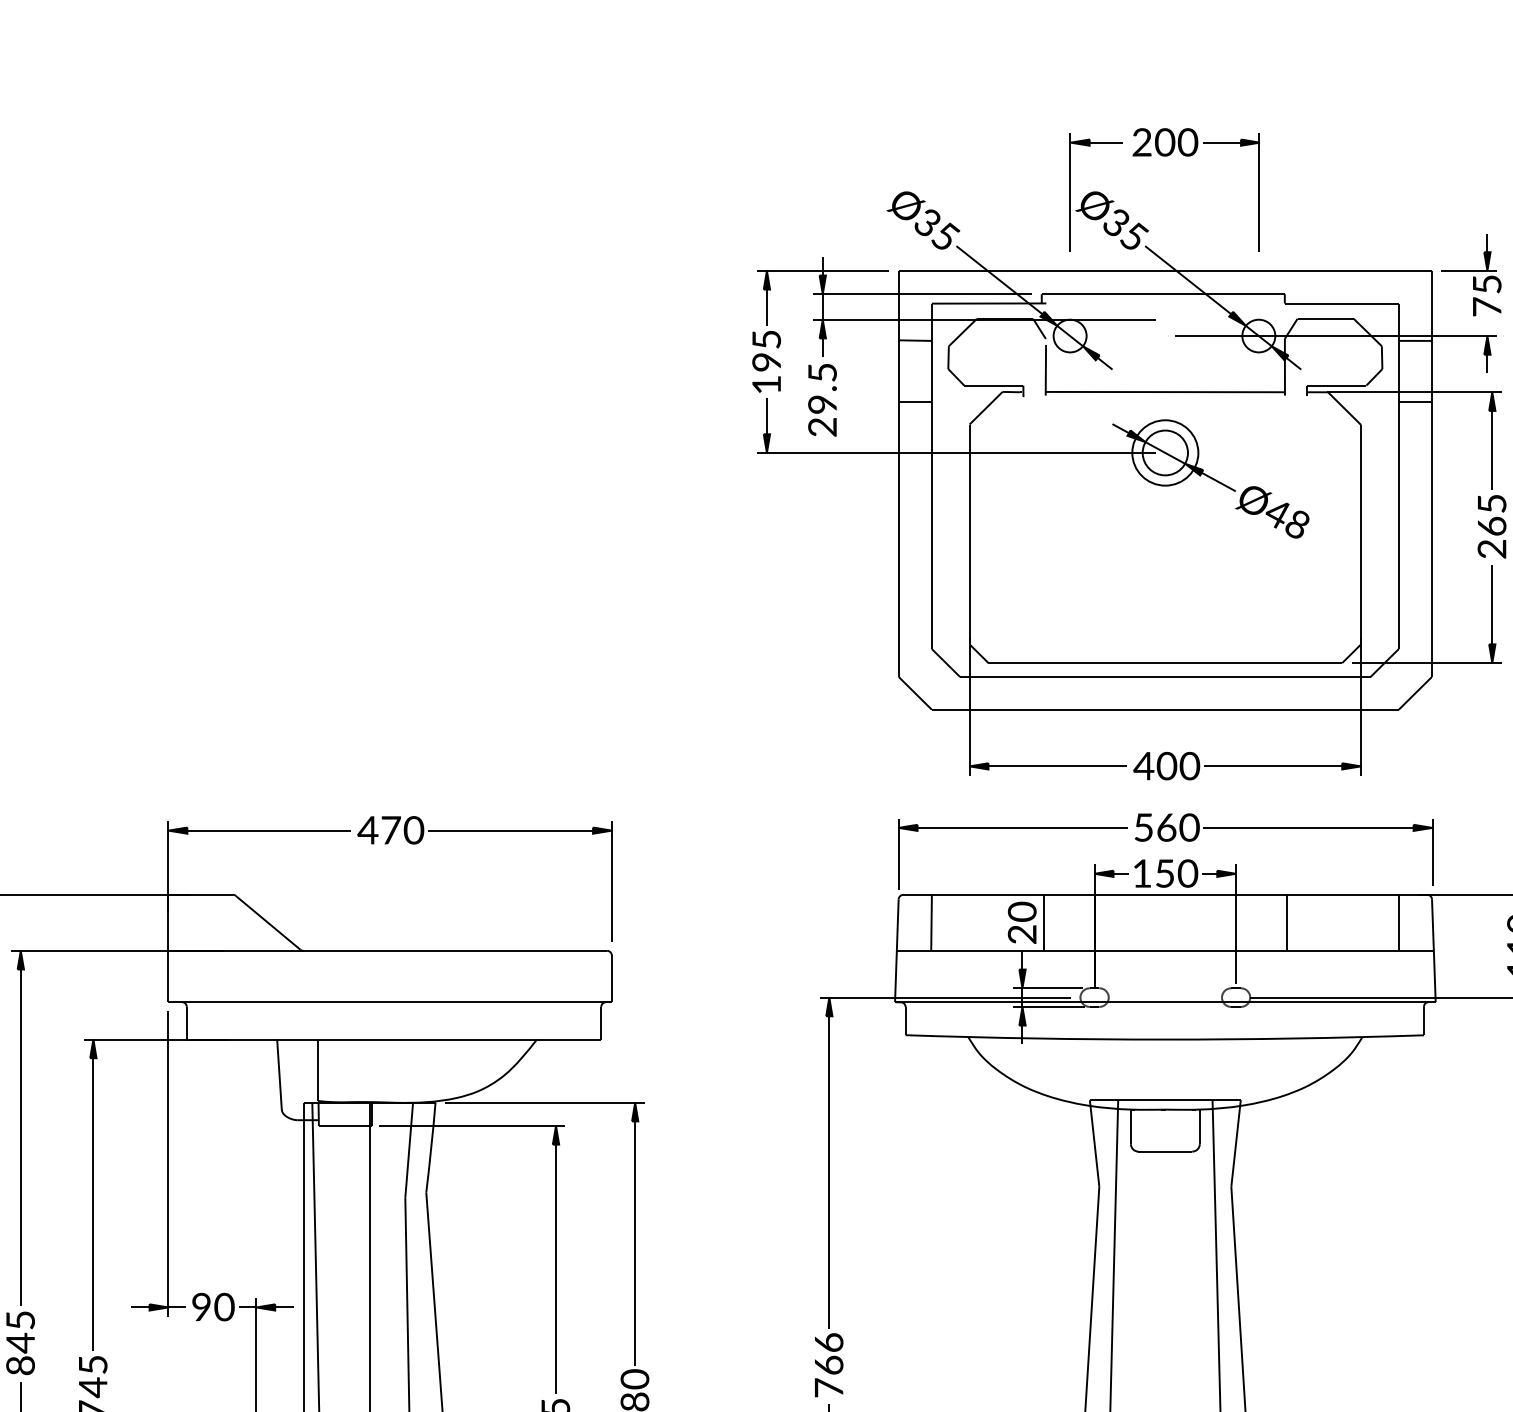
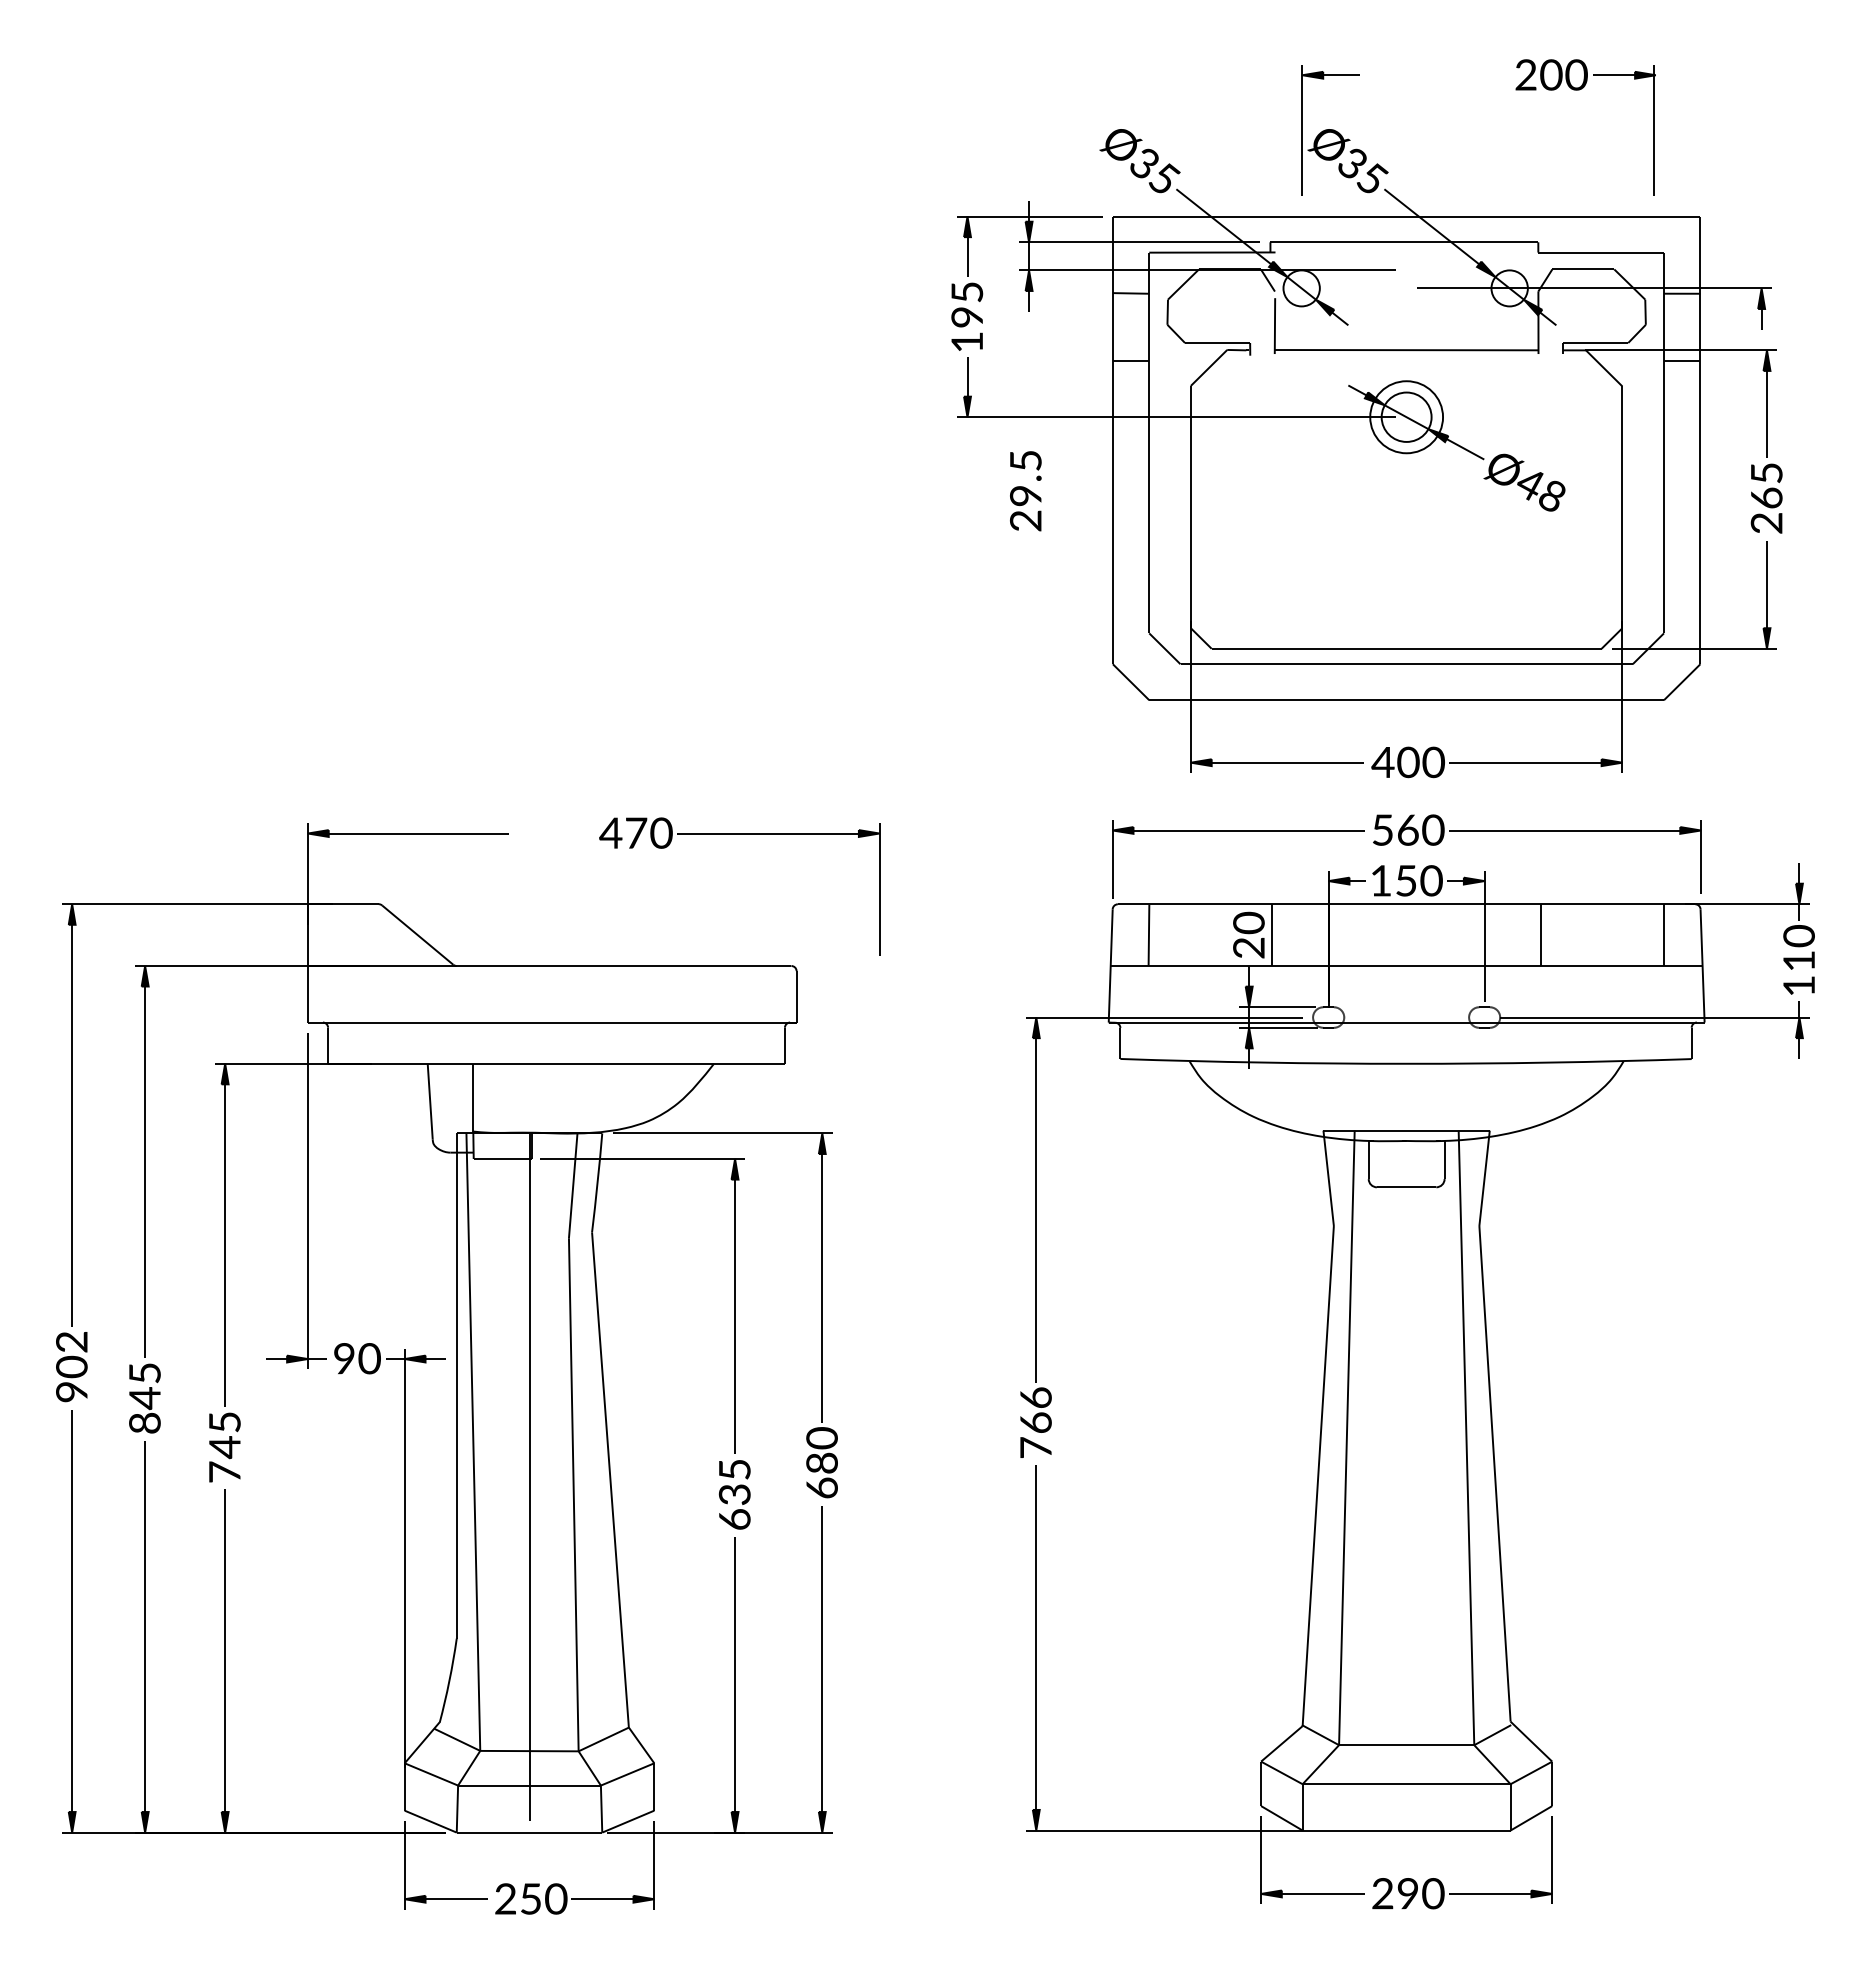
part: (1190, 156) -> (1579, 90), moved
part: (1471, 274) -> (1744, 220), removed
text: (822, 400) -> (1025, 491), moved
part: (484, 831) -> (739, 834), moved

